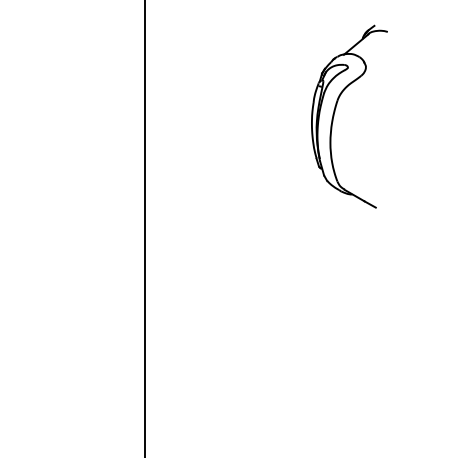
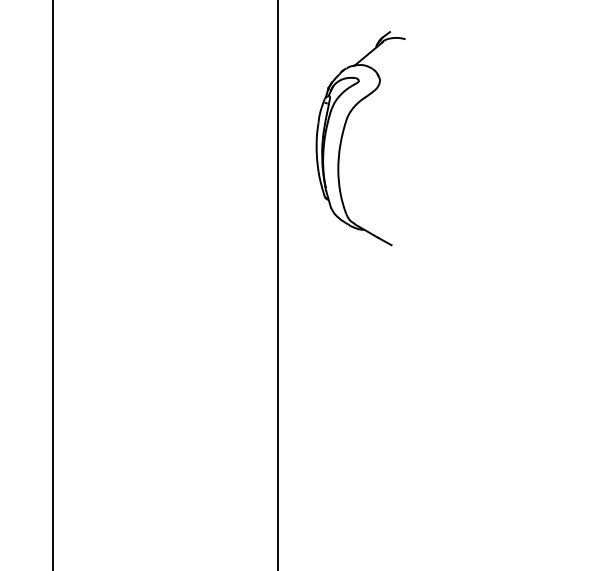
part: (334, 114) -> (343, 135), moved

